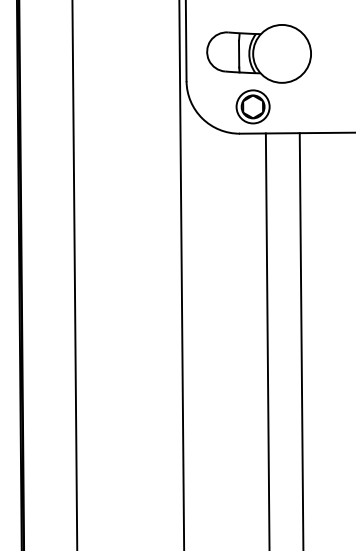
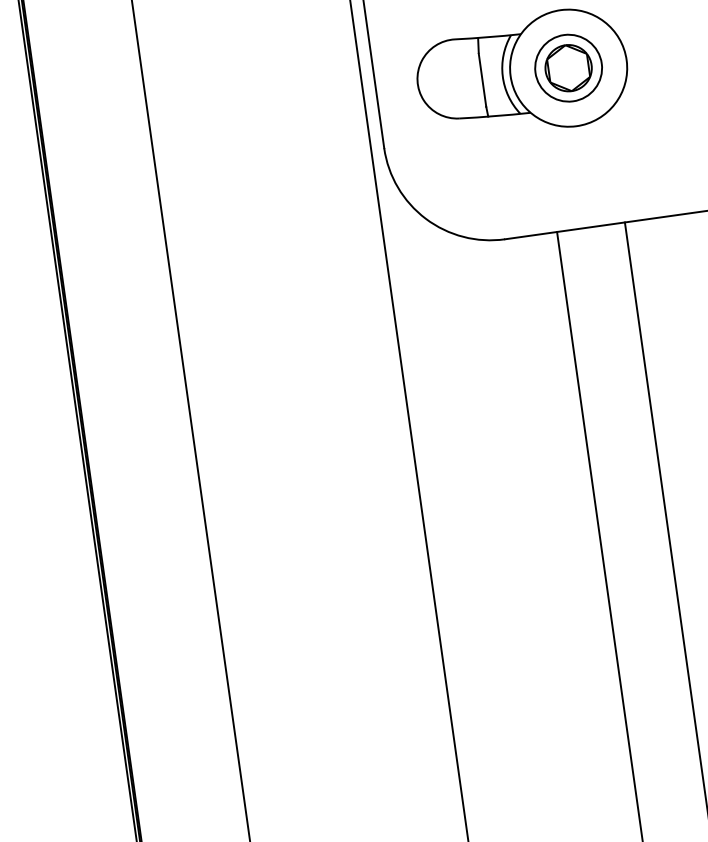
part: (252, 106) -> (567, 67), moved

